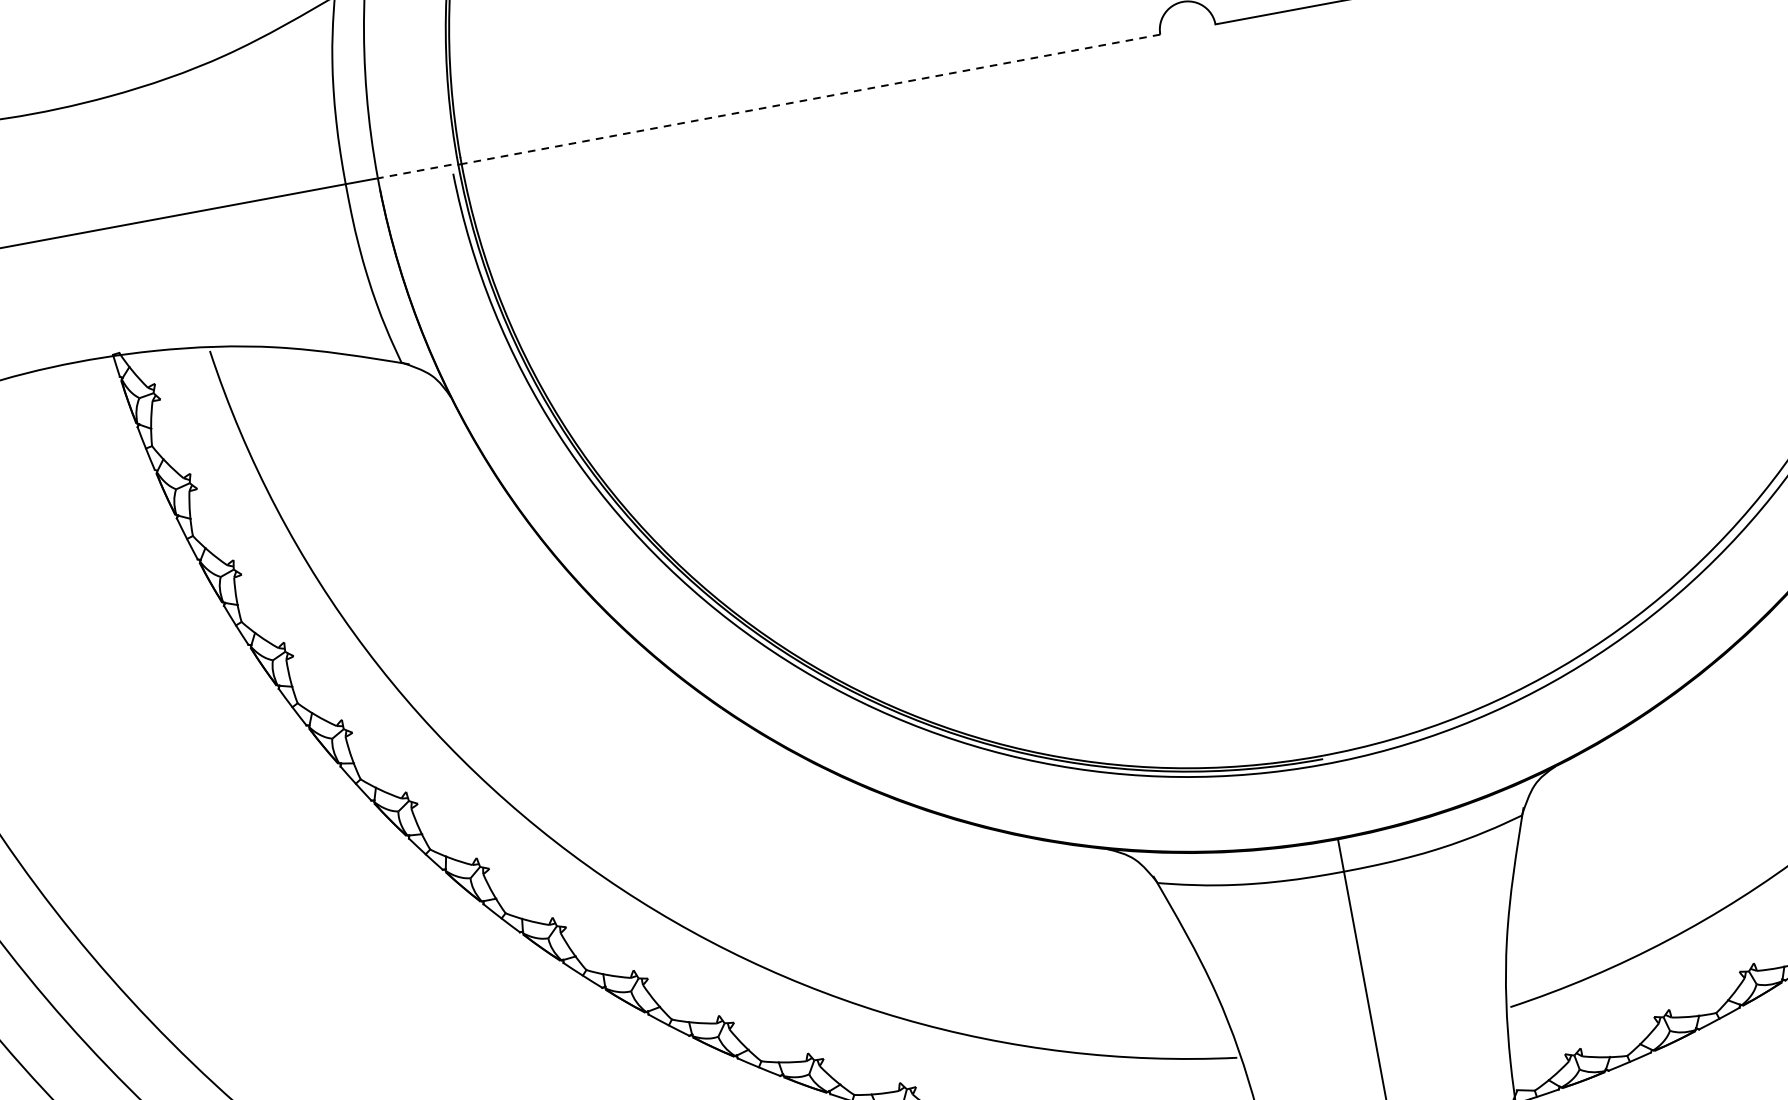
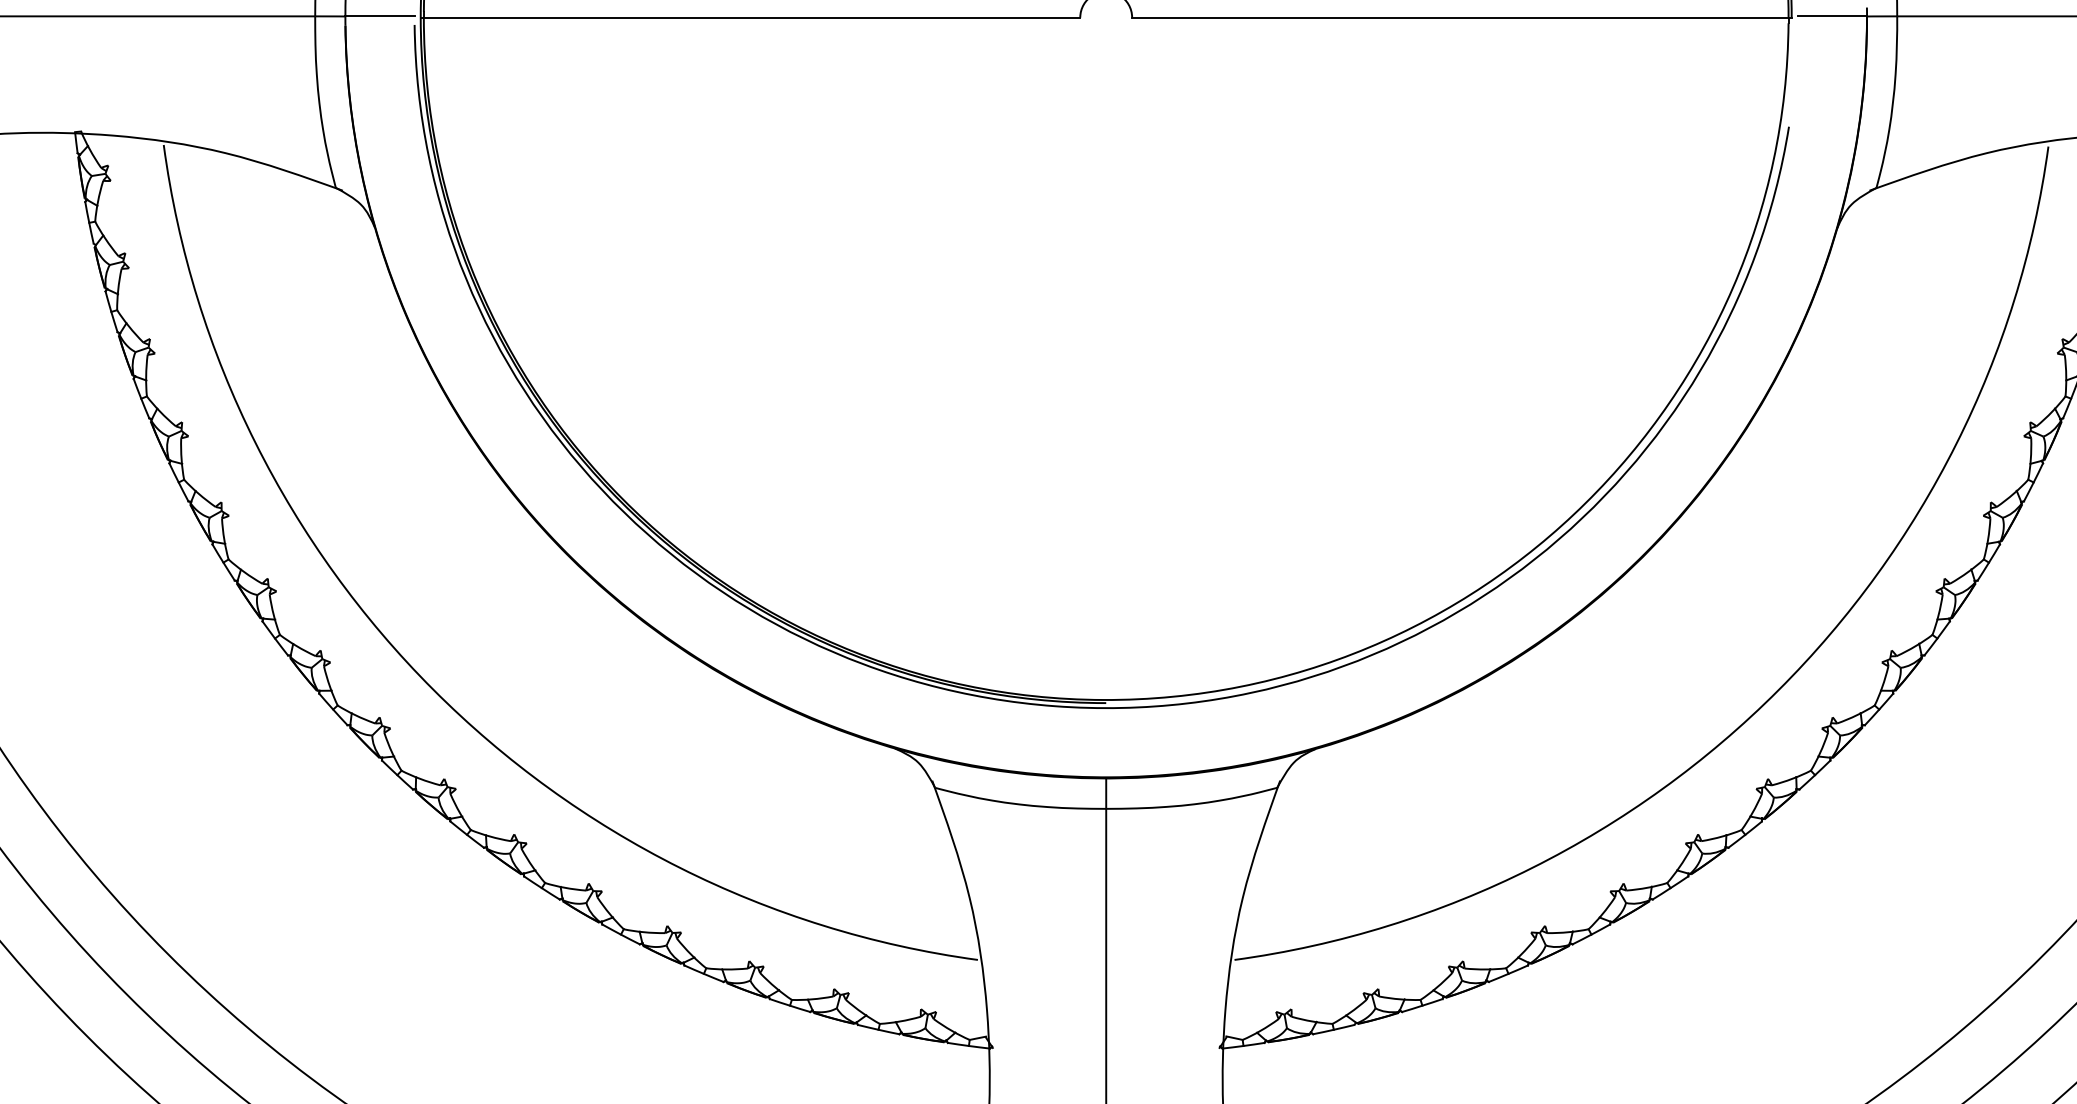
line: (810, 99) -> (751, 17), dashed -> solid
line: (414, 171) -> (379, 16), dashed -> solid

